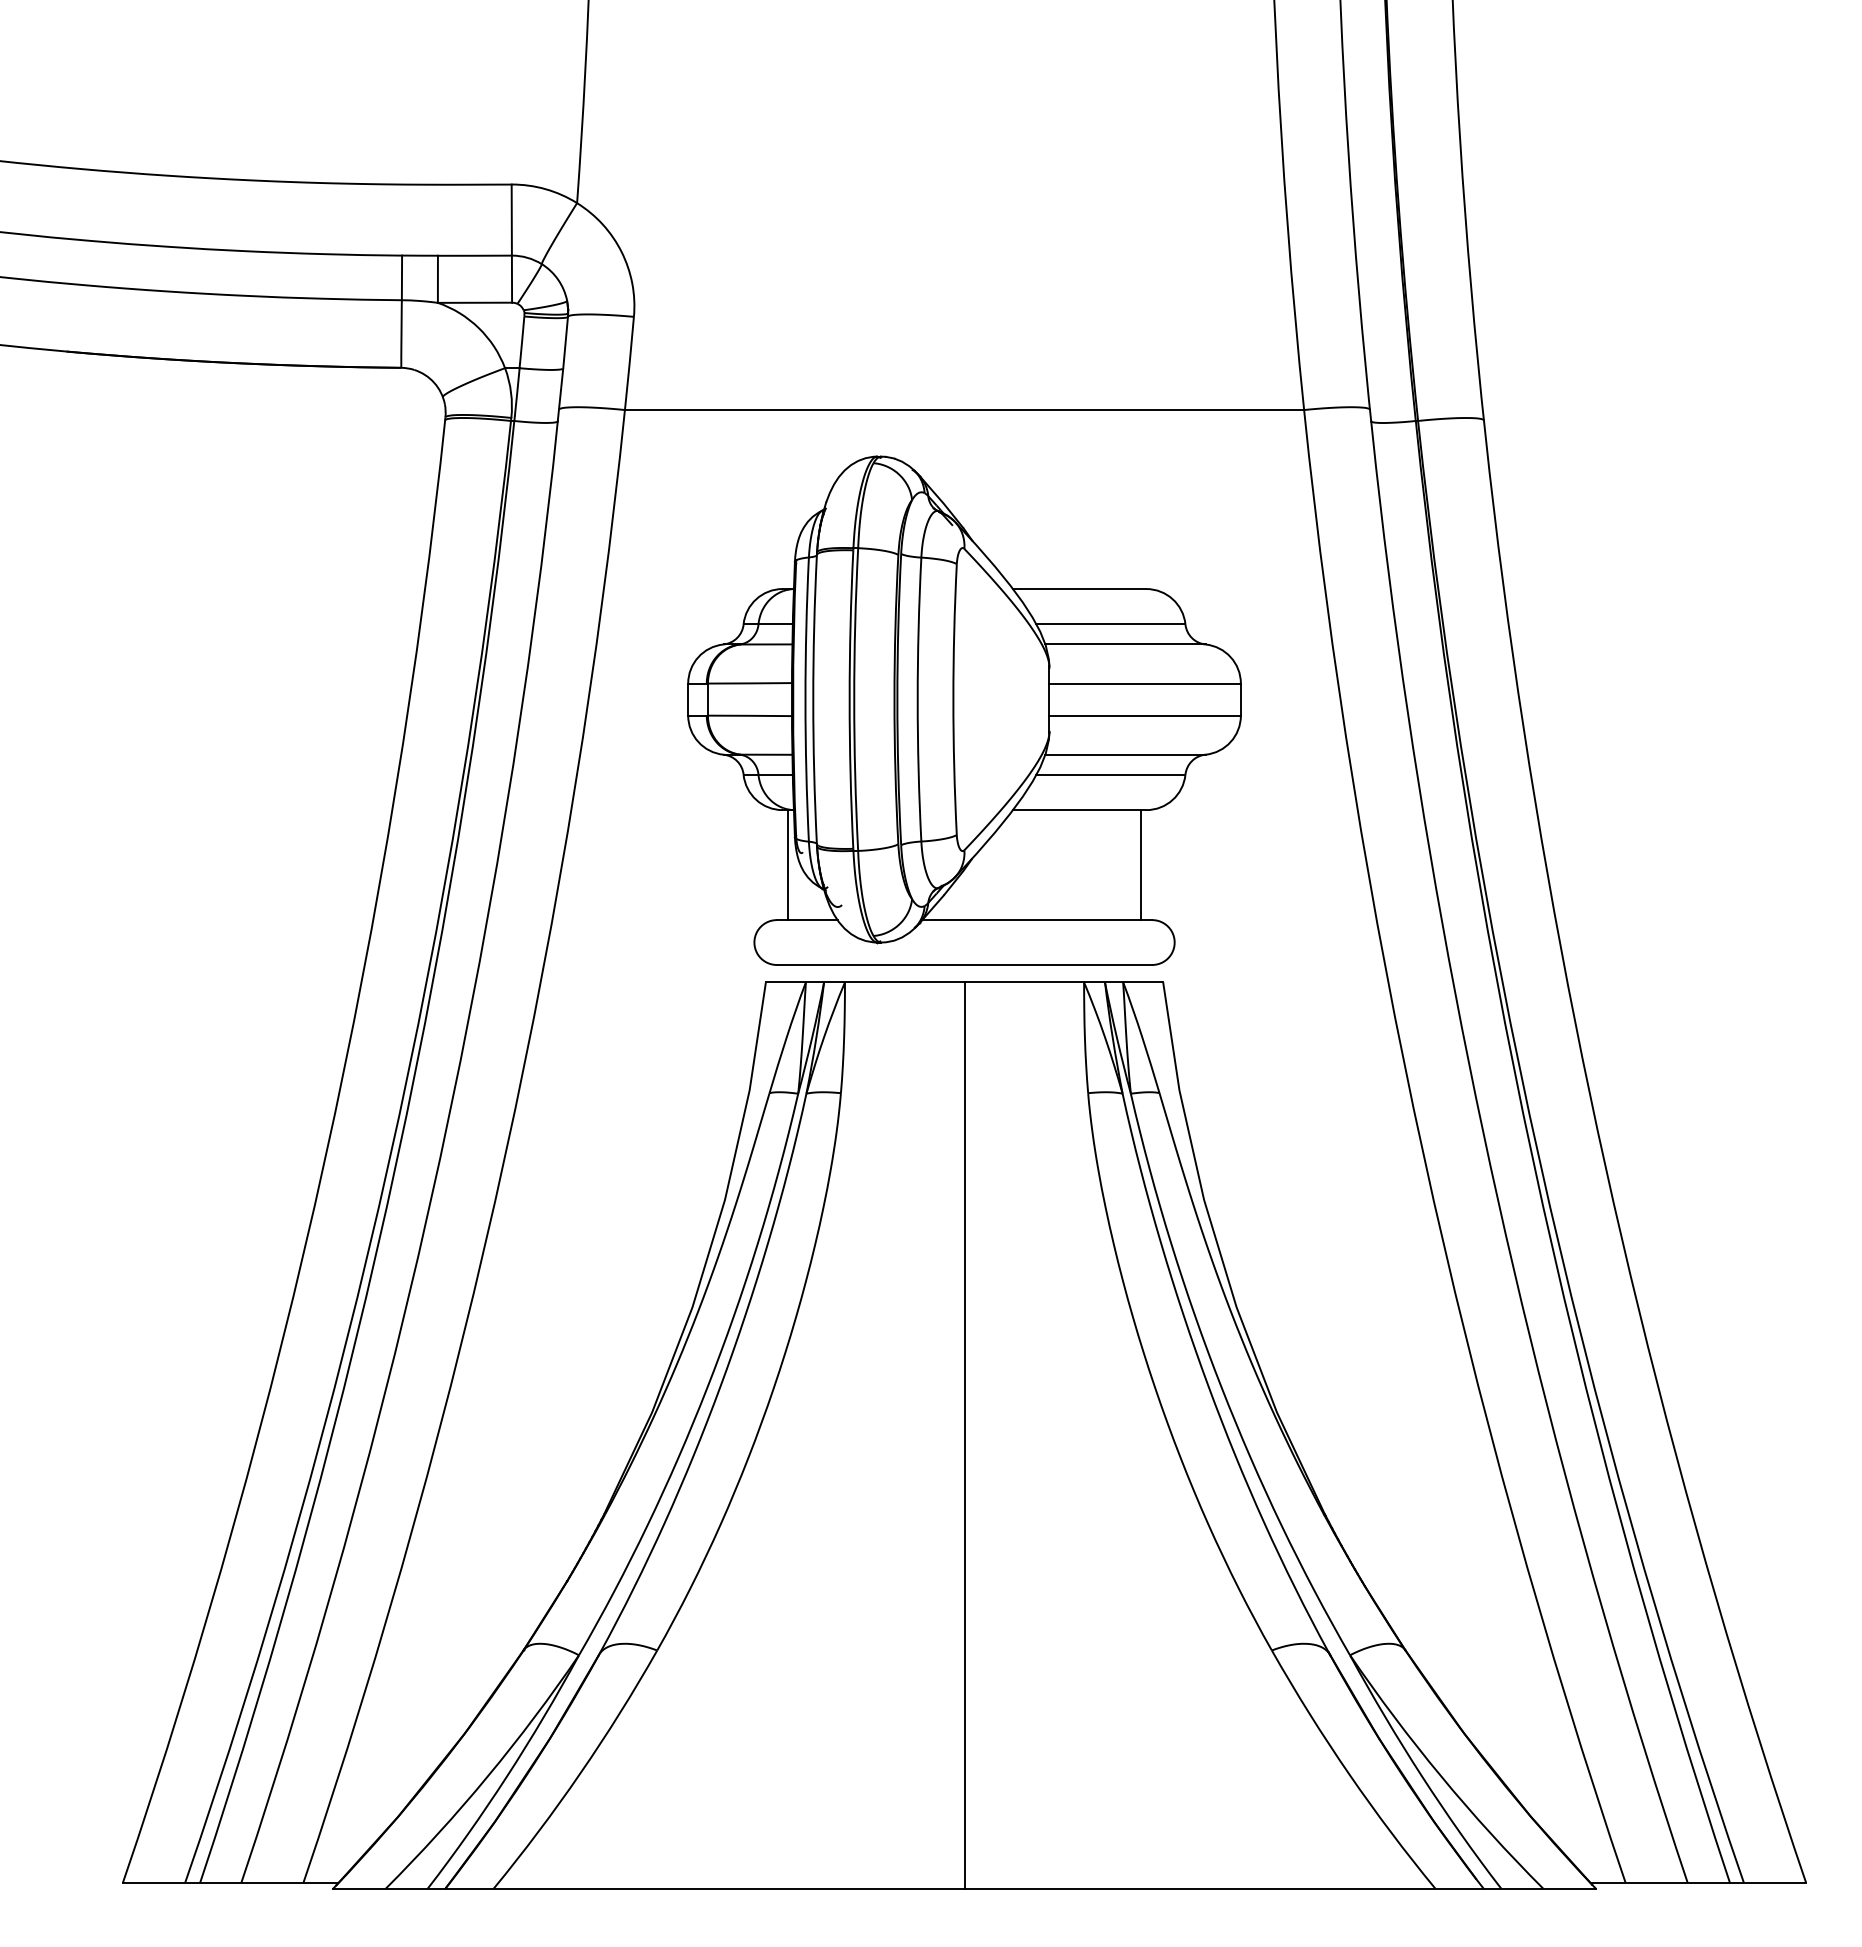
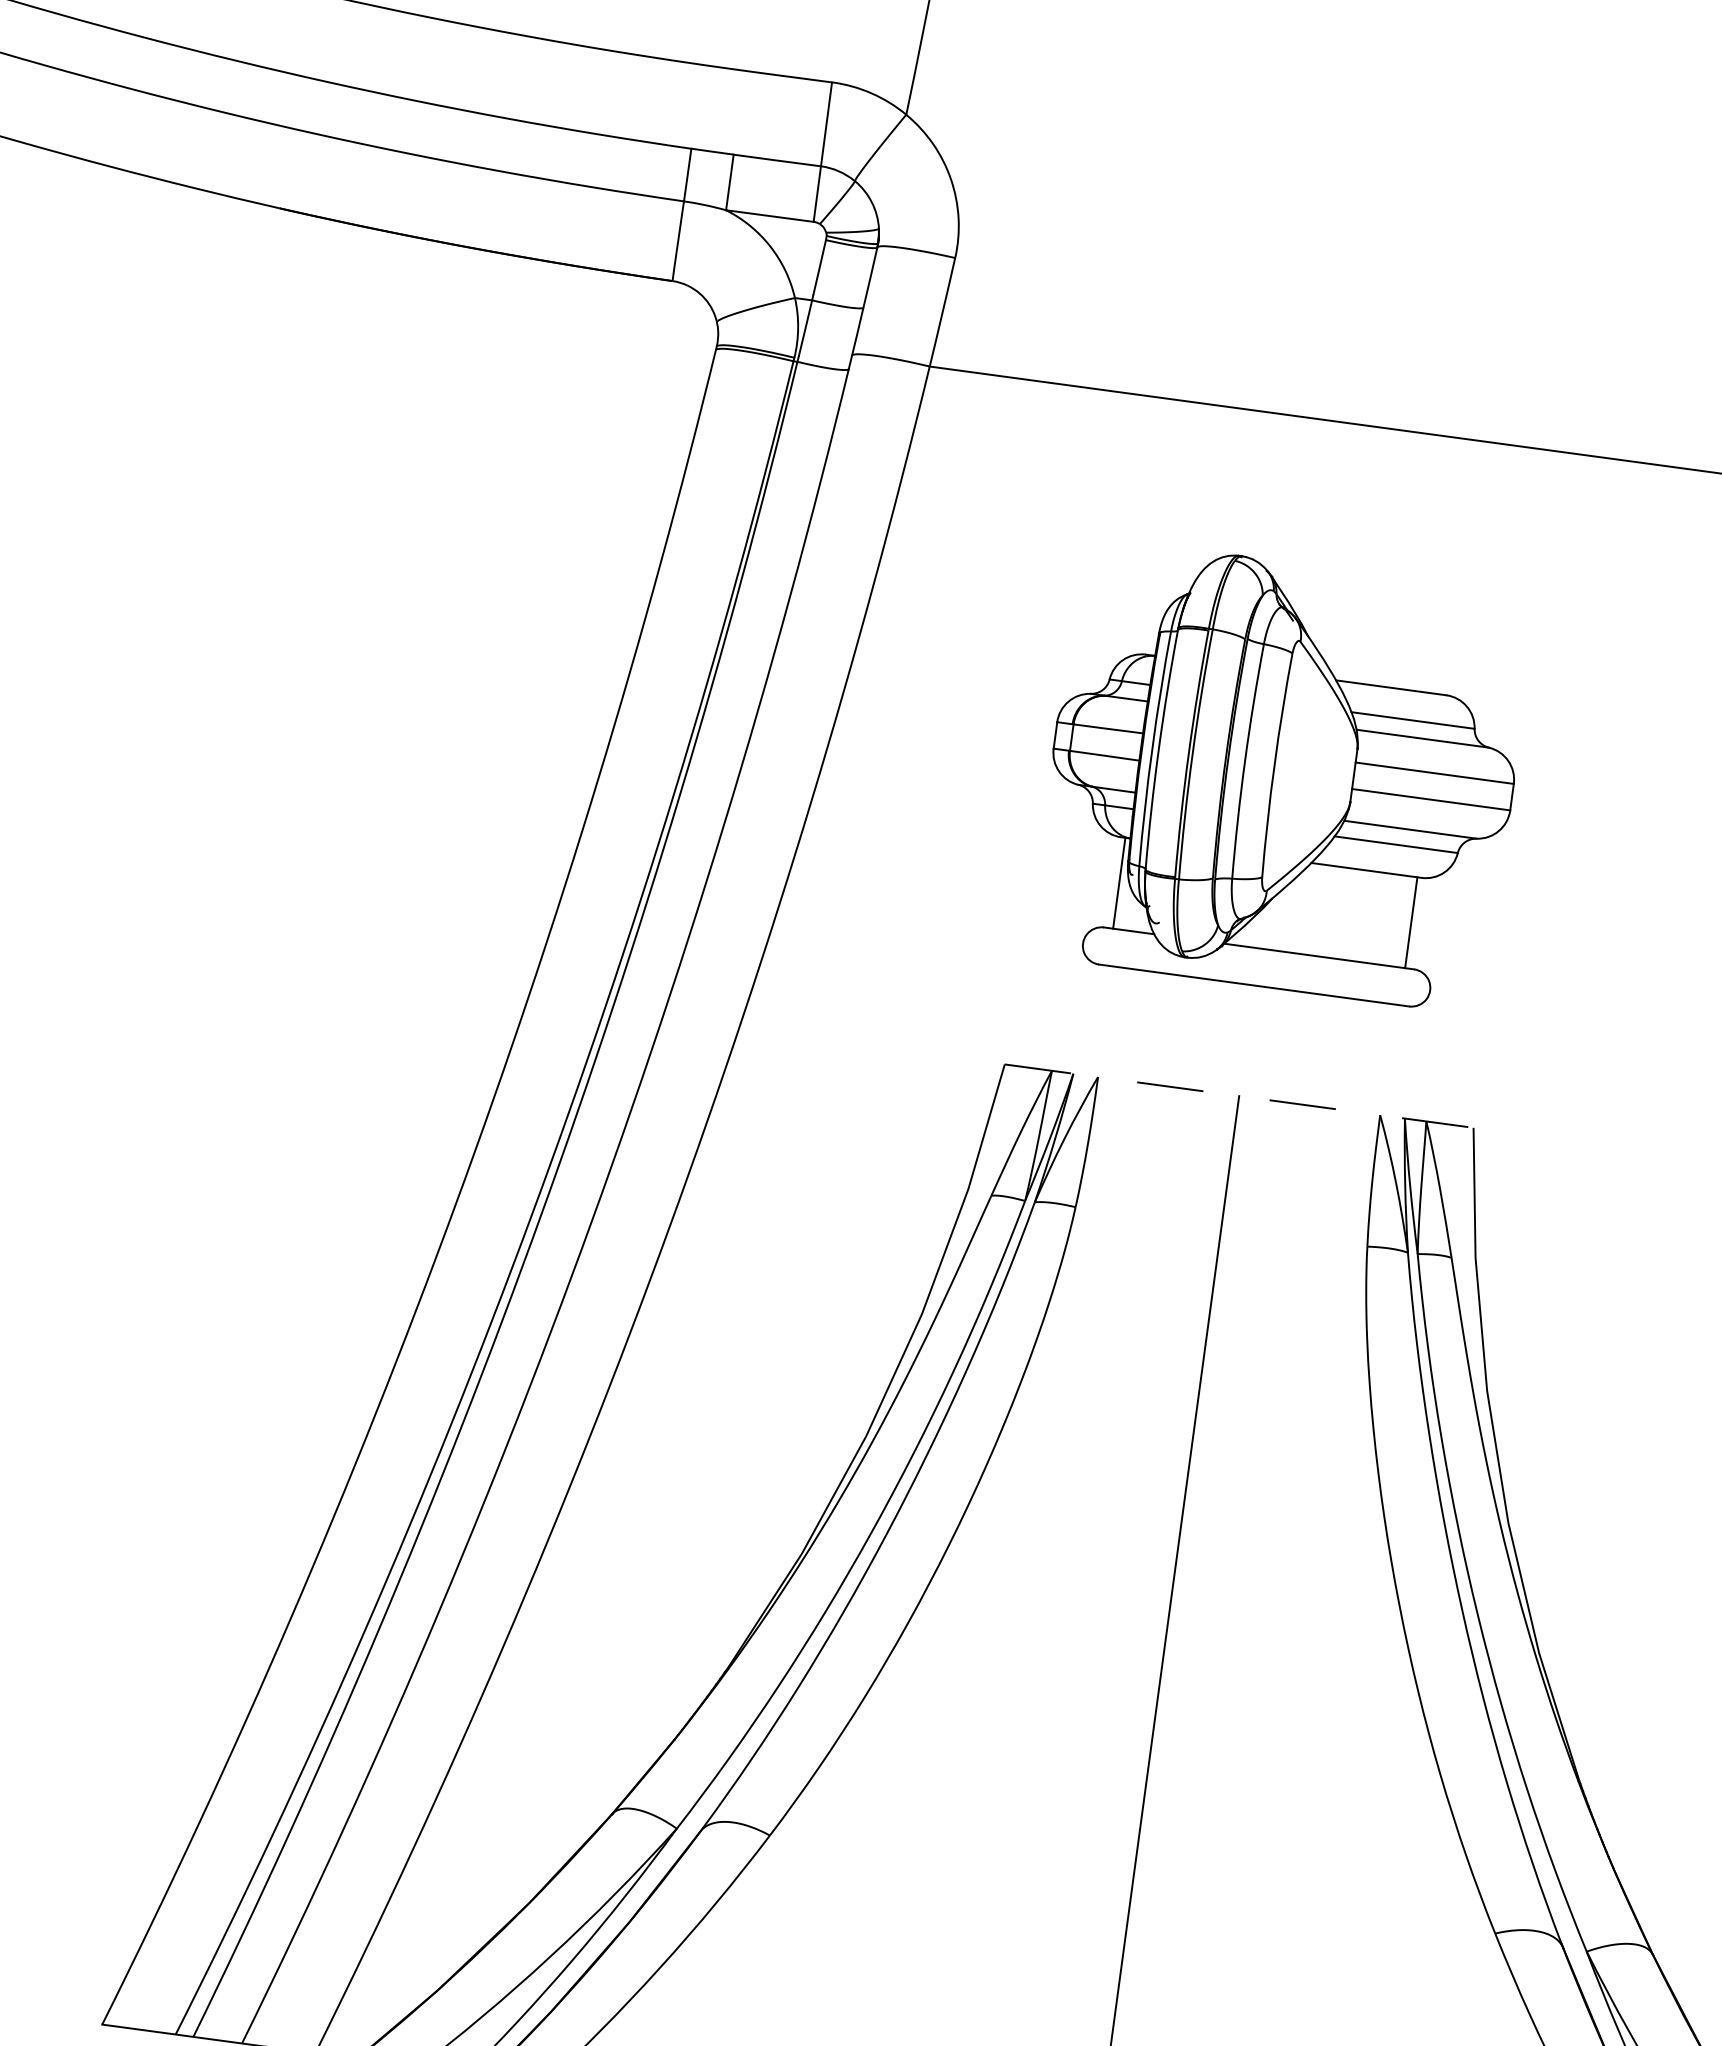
part: (964, 710) -> (1282, 775), size x0.7
line: (964, 982) -> (1239, 1096), solid -> dashed

